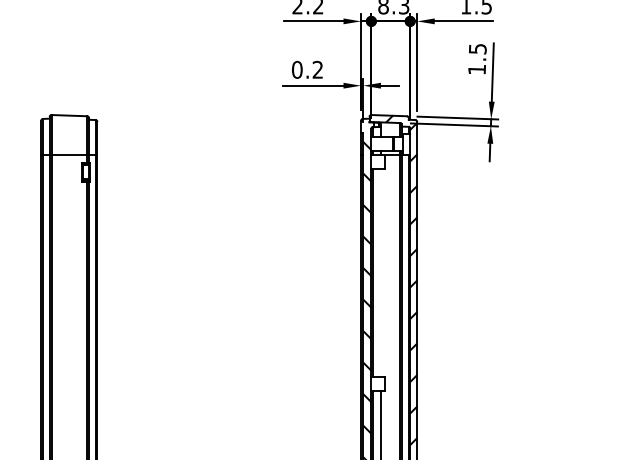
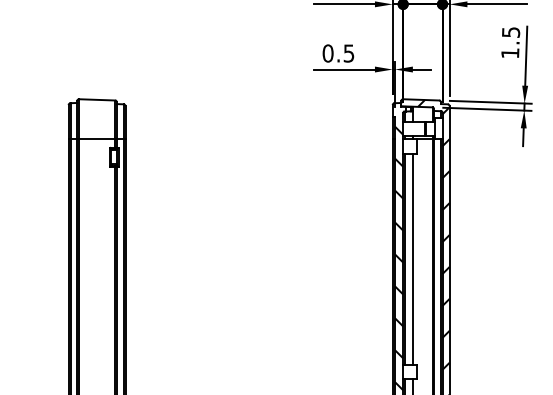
text: (317, 69) -> (348, 53), 0.2 -> 0.5
line: (381, 272) -> (413, 258), added

